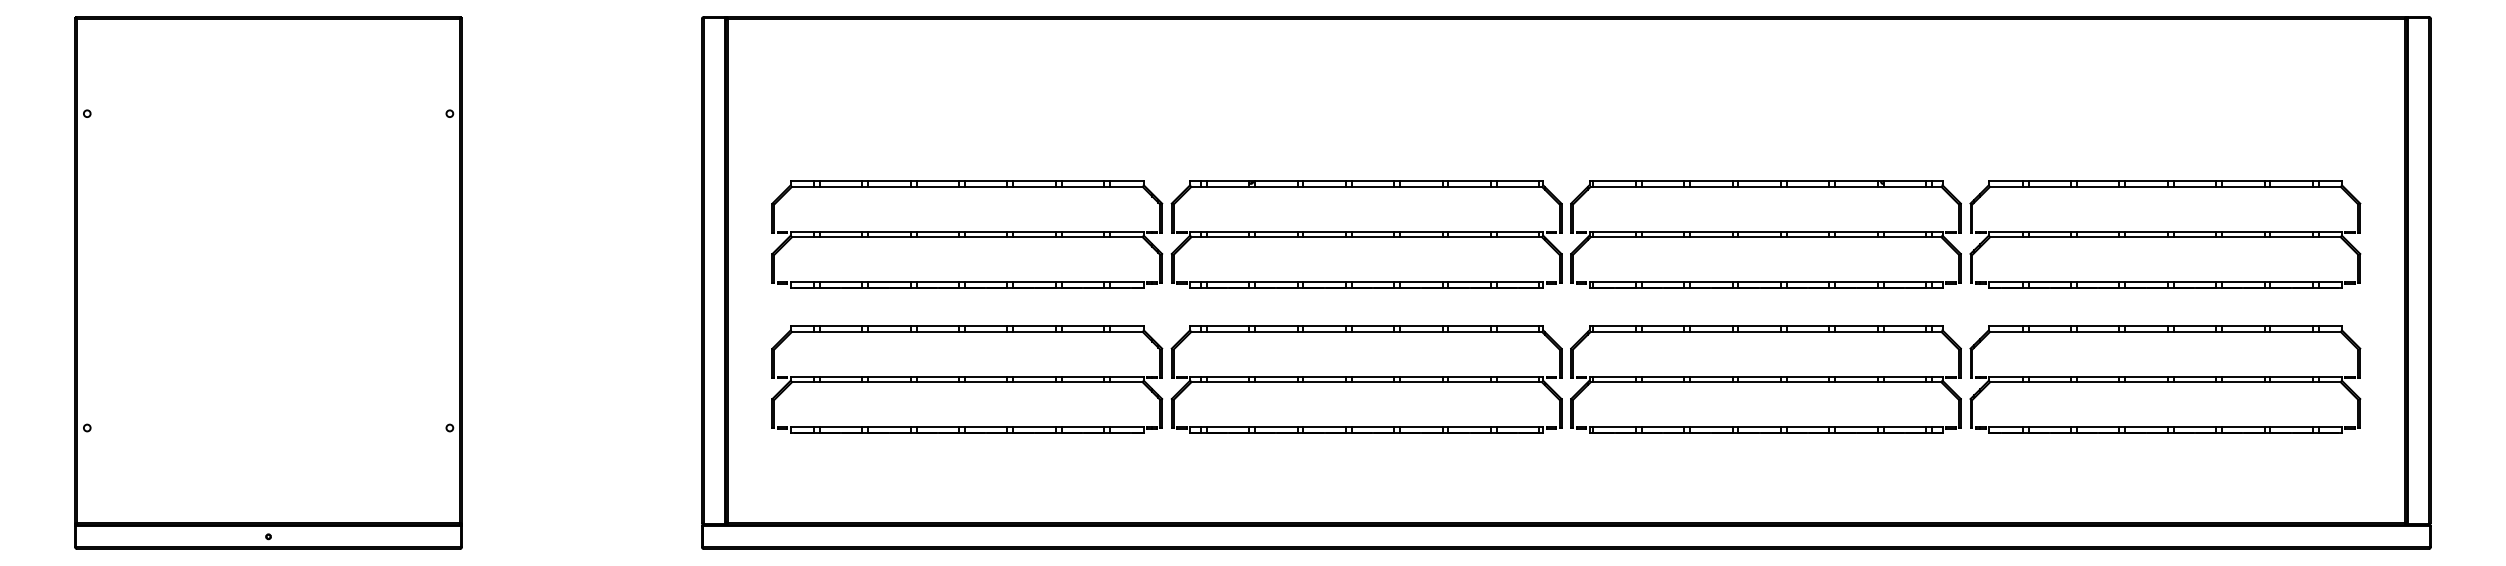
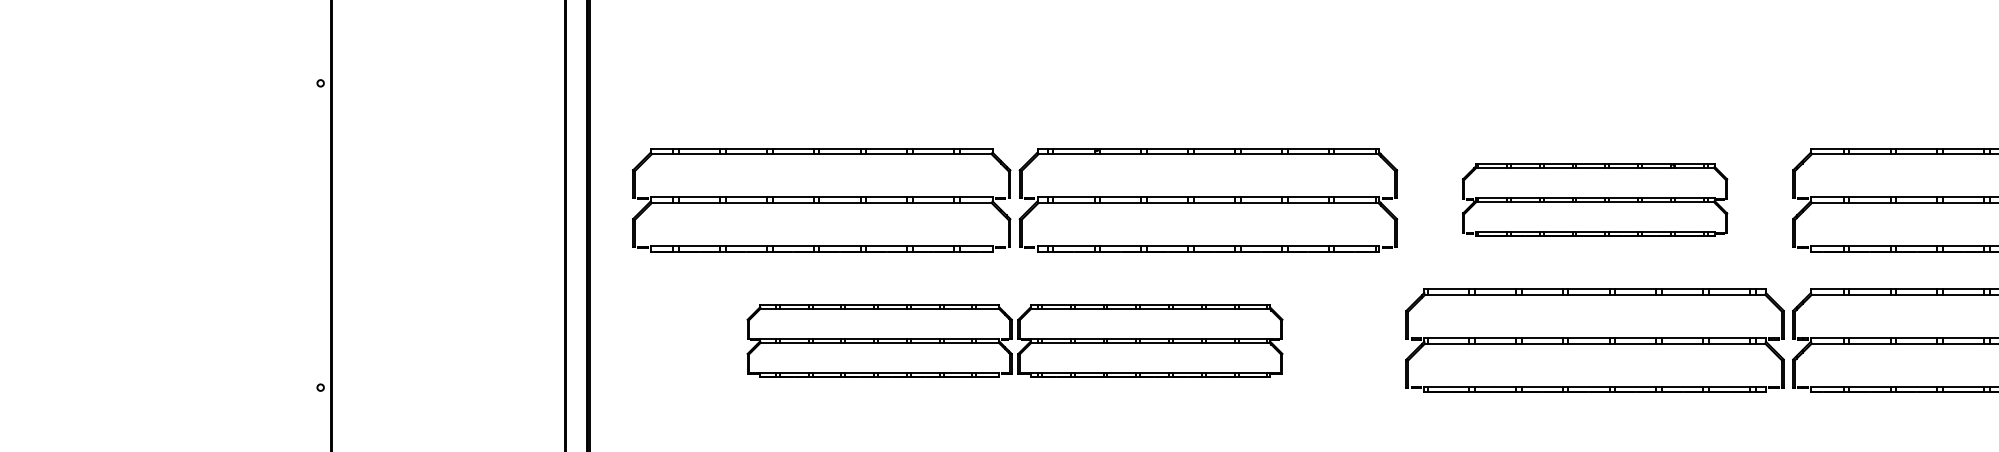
part: (1765, 234) -> (1594, 200), size x0.7
part: (1166, 379) -> (1014, 340), size x0.7

